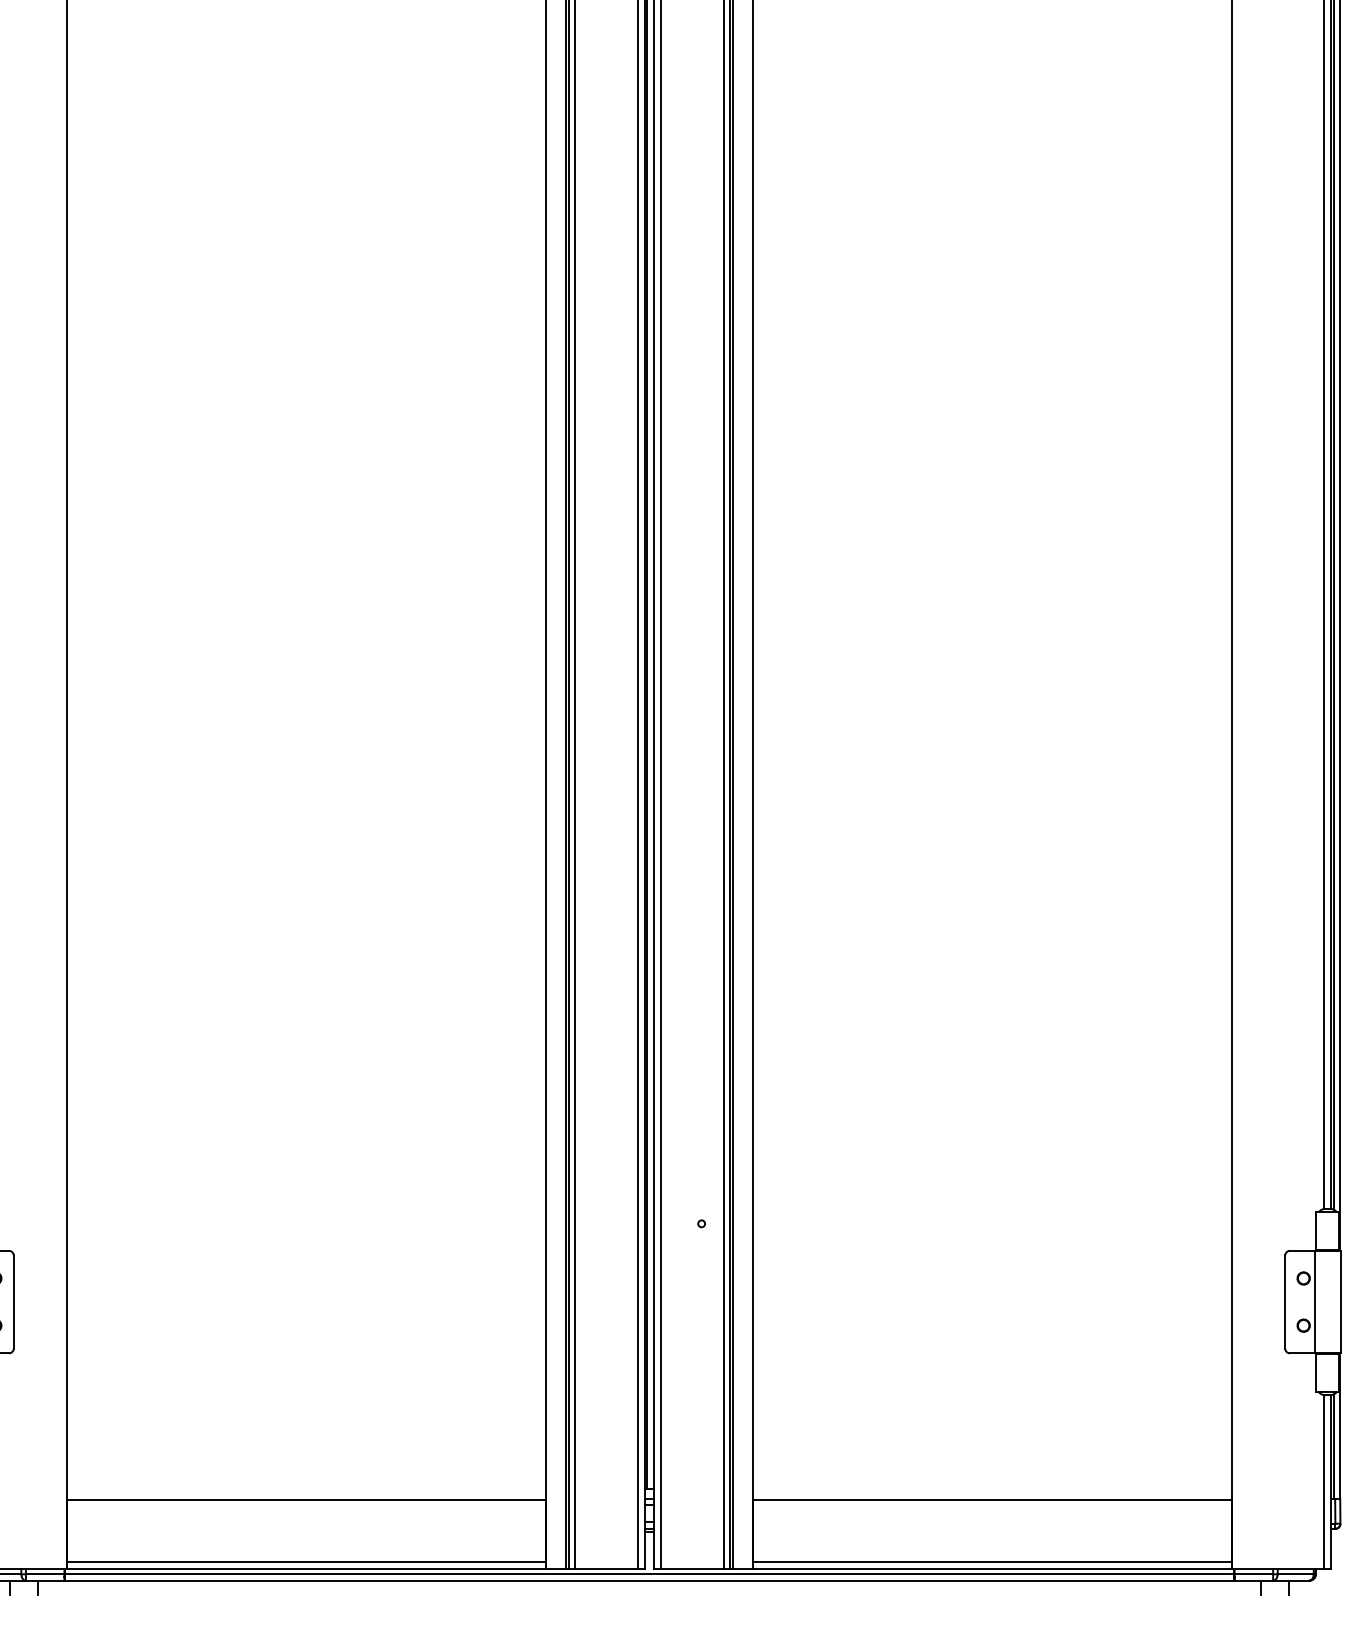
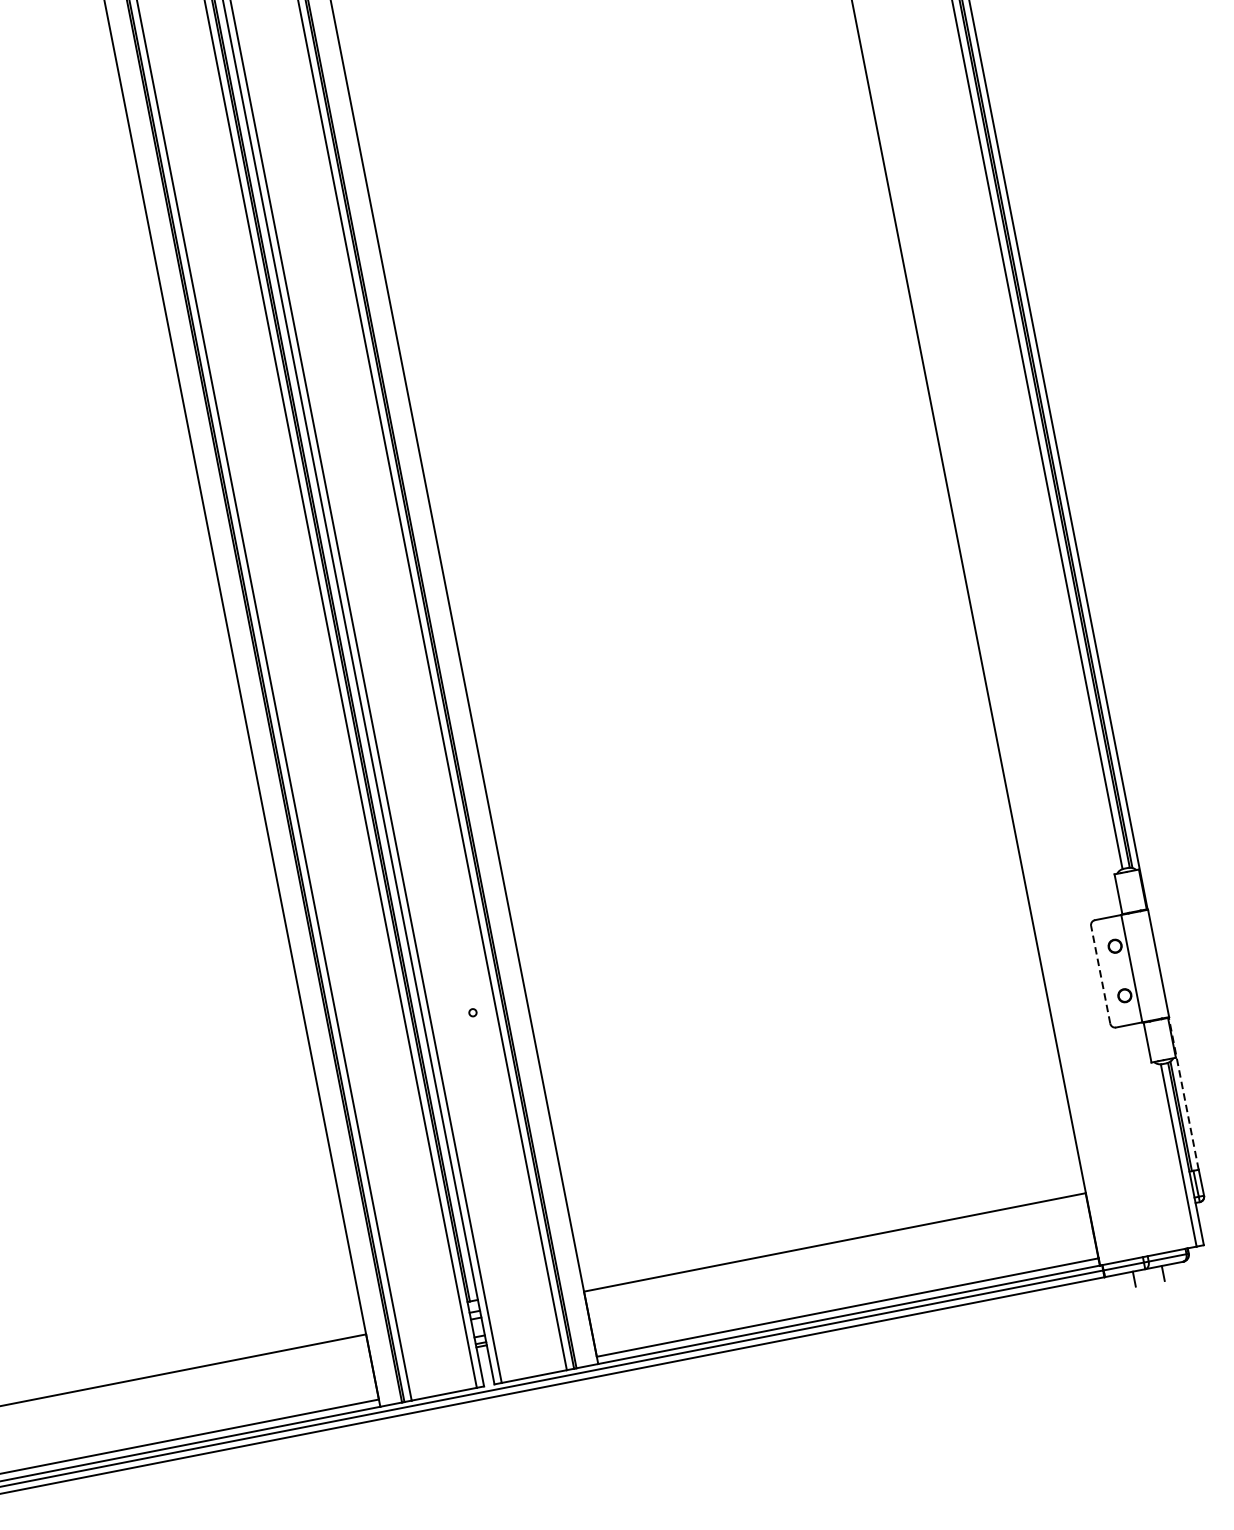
line: (1285, 1302) -> (1101, 975), solid -> dashed
line: (1340, 1426) -> (1184, 1093), solid -> dashed

